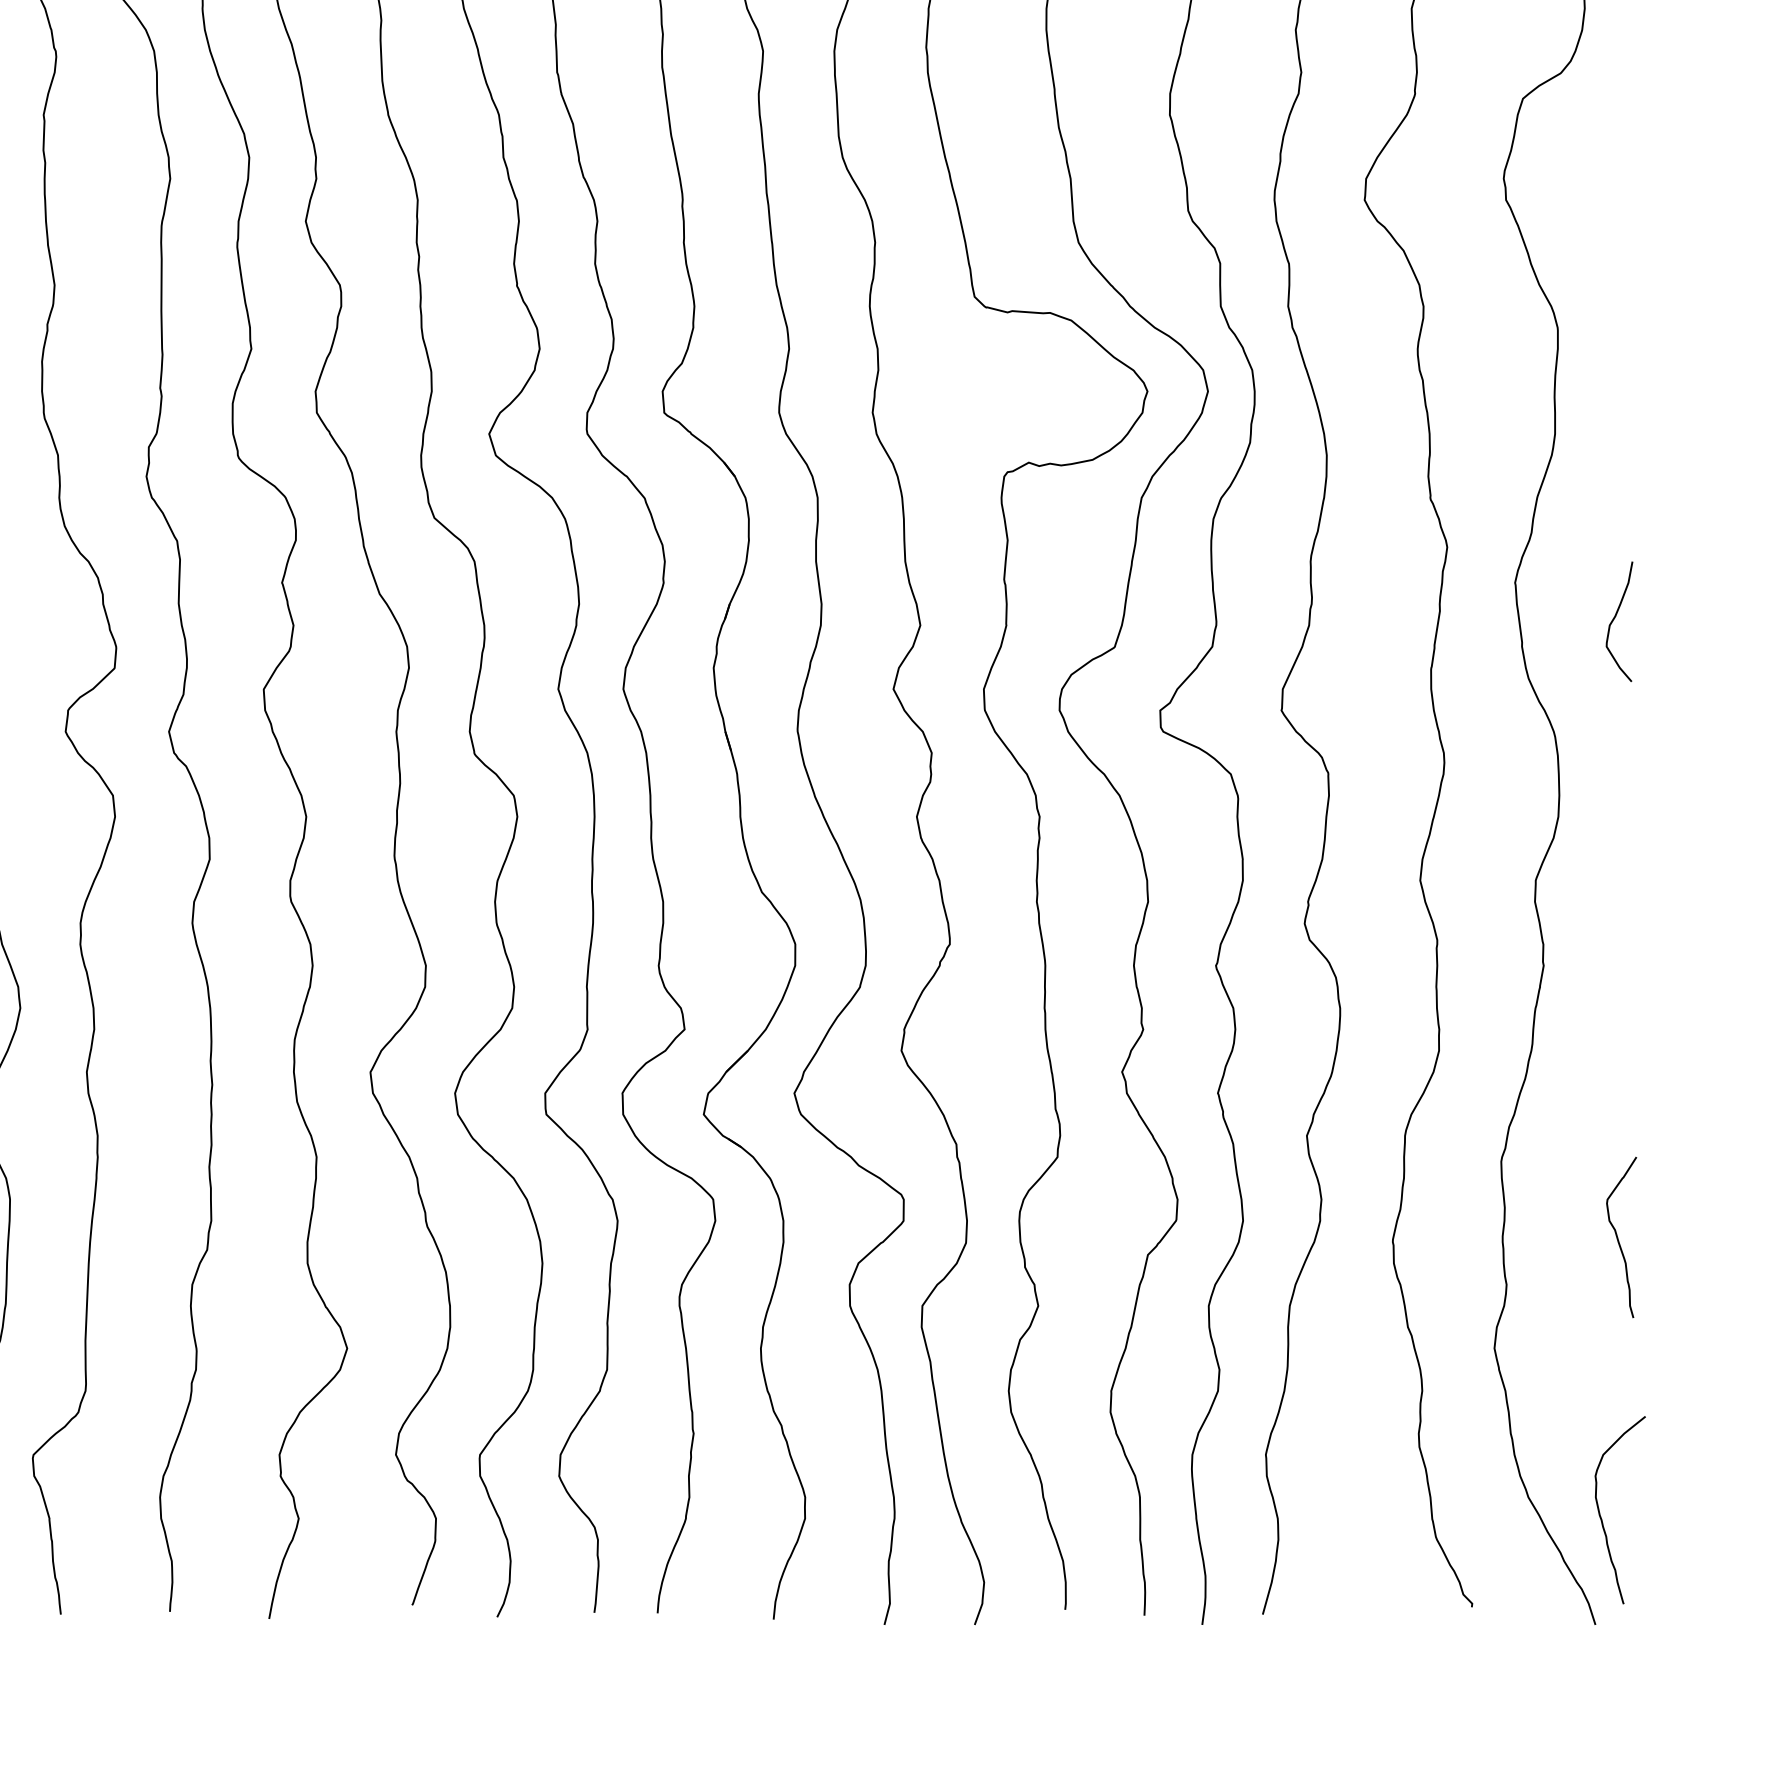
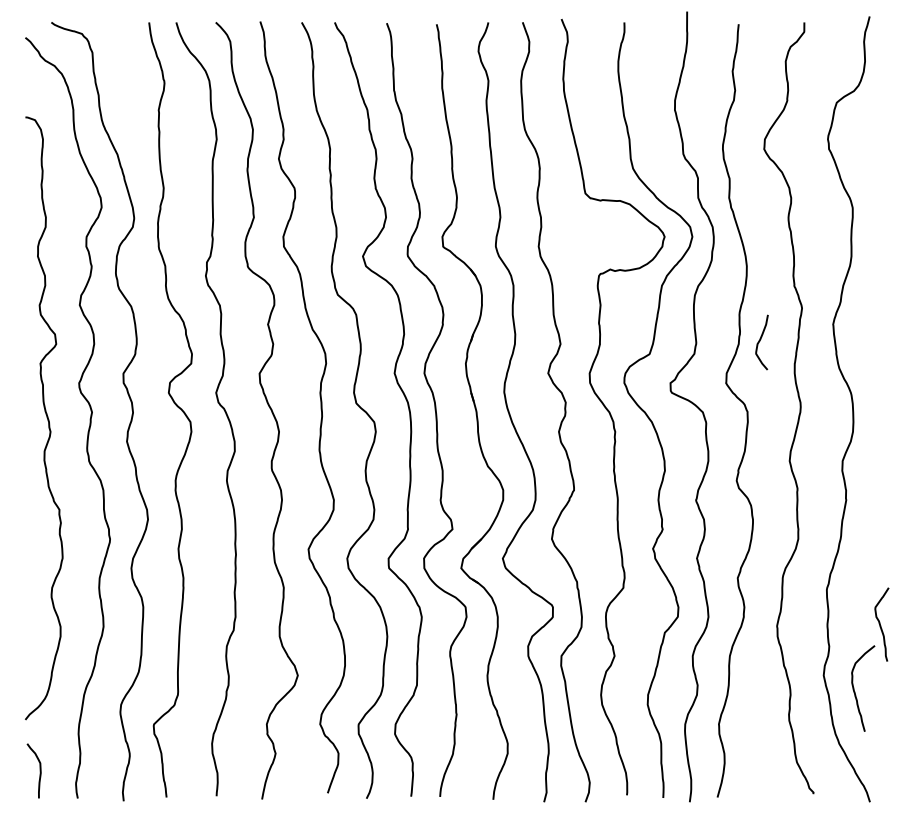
curve: (1616, 619) -> (760, 341), moved
curve: (1603, 1516) -> (855, 691), moved

